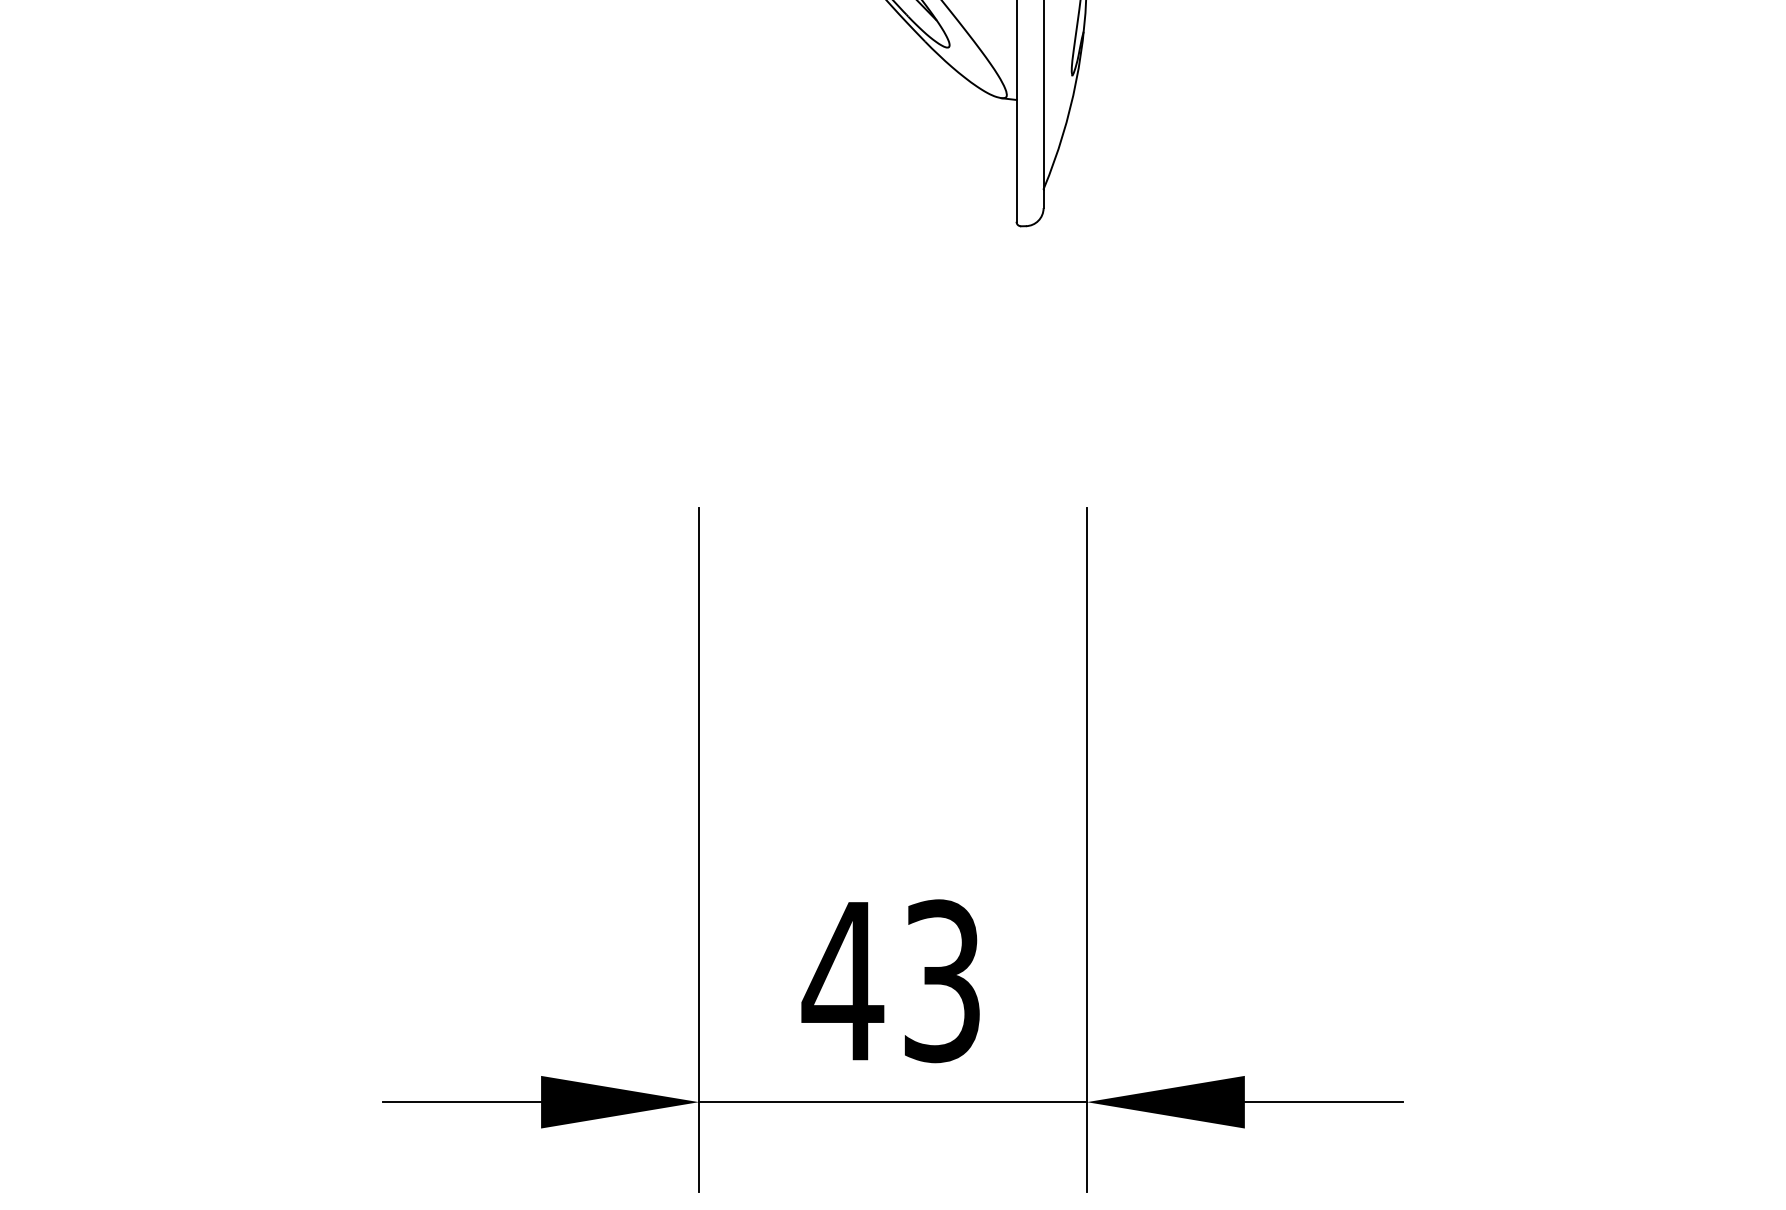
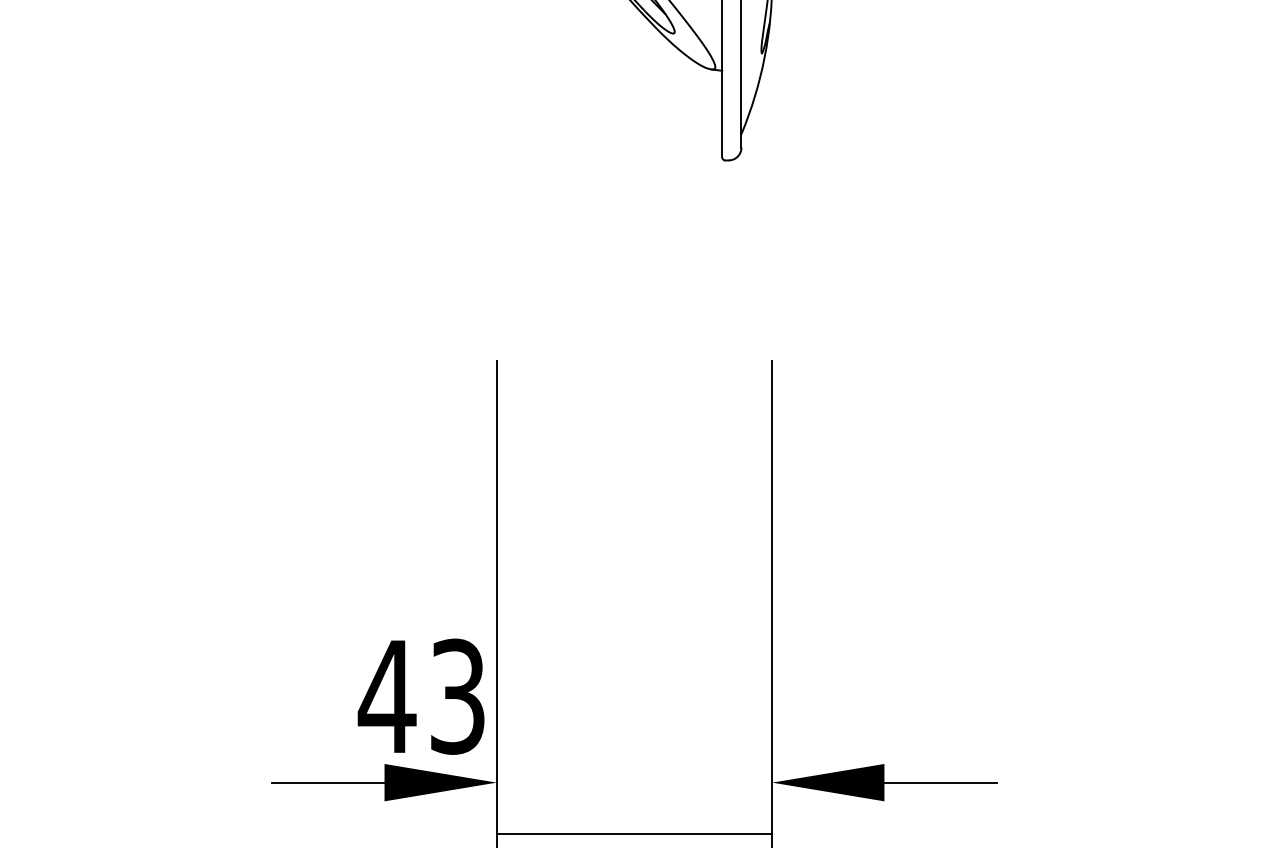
text: (890, 981) -> (421, 696), moved
line: (892, 1102) -> (634, 834), moved

